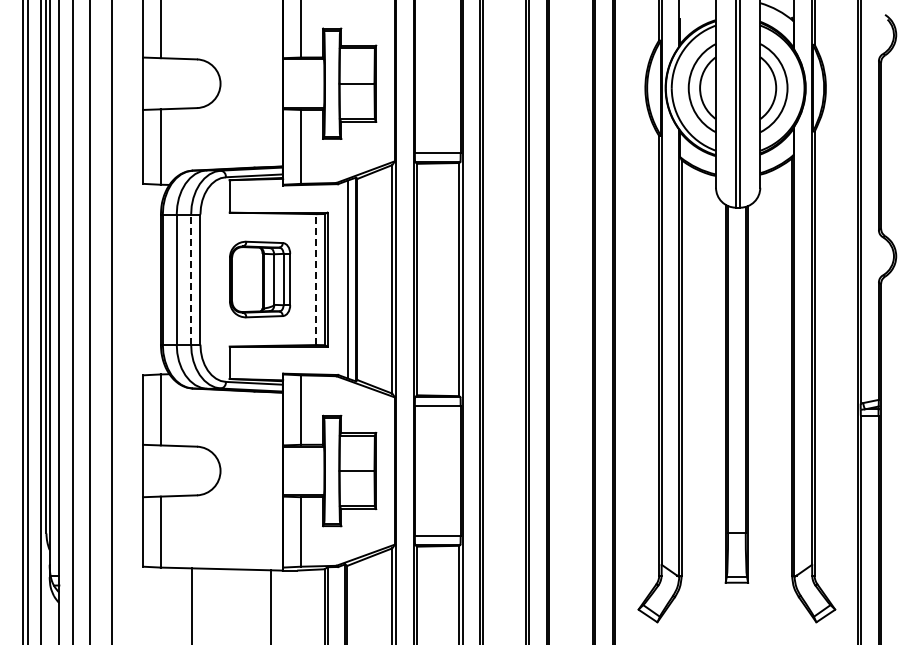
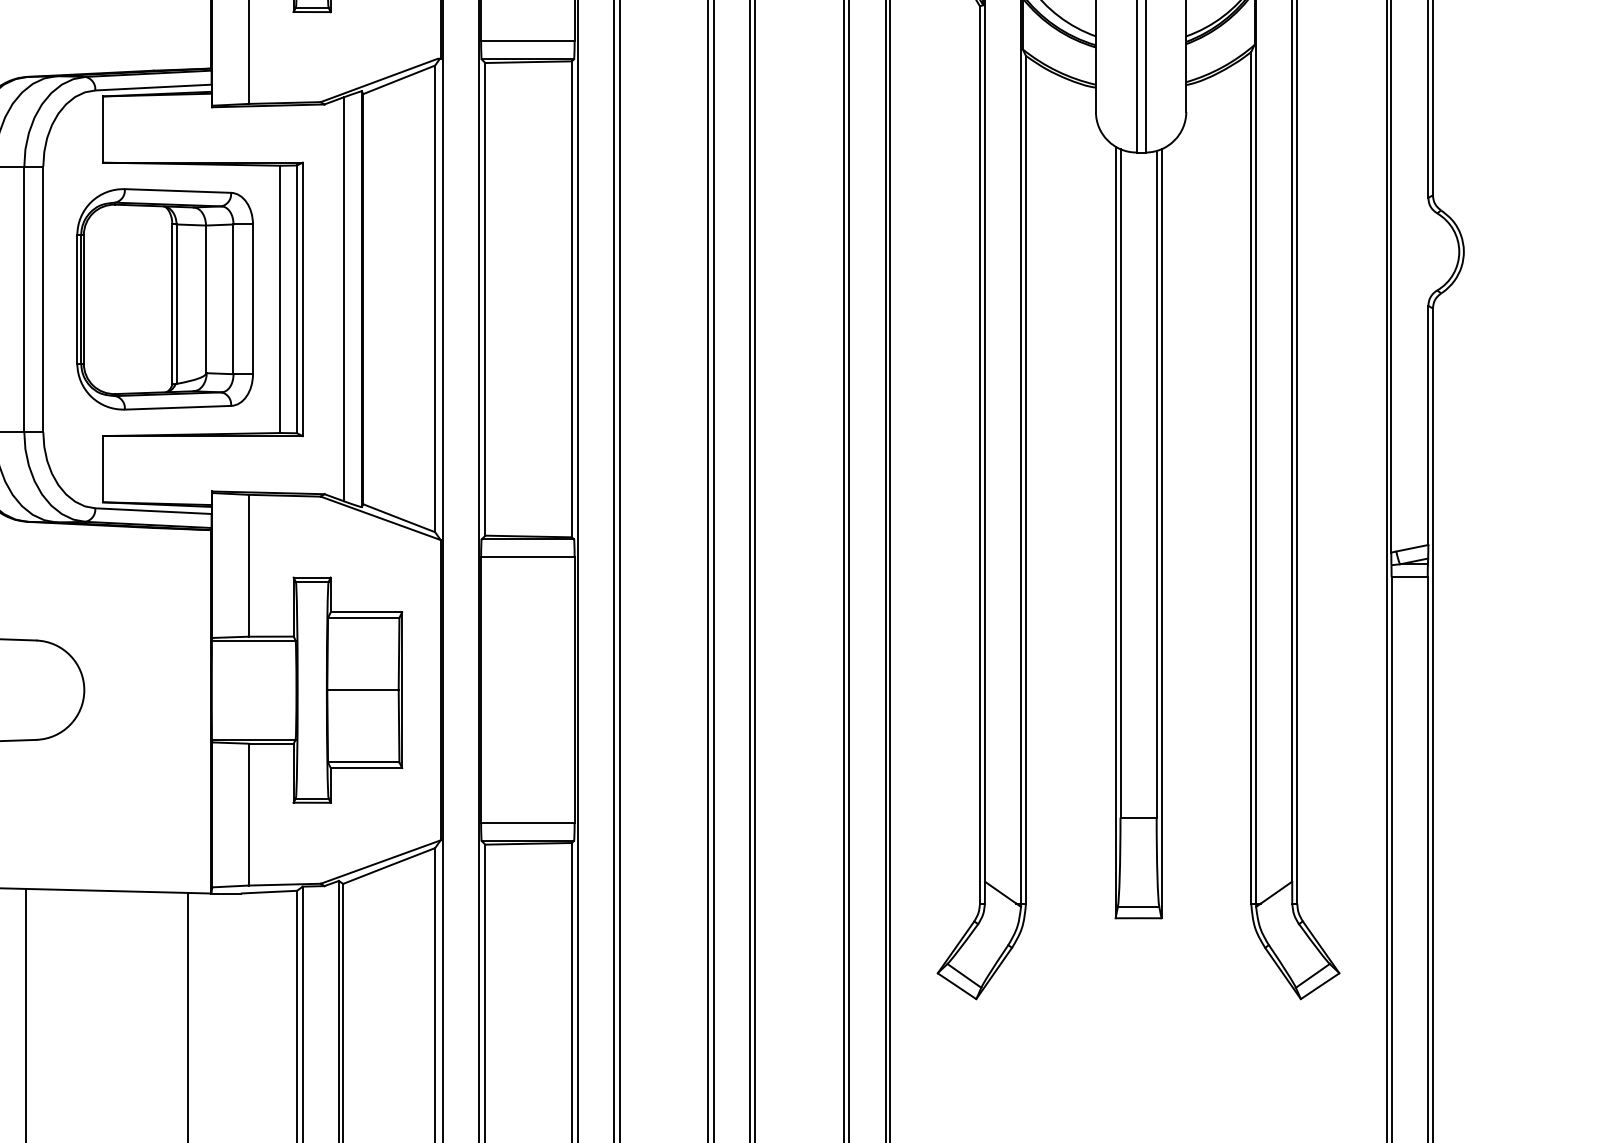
line: (191, 279) -> (25, 299), dashed -> solid
part: (259, 279) -> (163, 299), size x1.43
line: (316, 279) -> (280, 299), dashed -> solid

